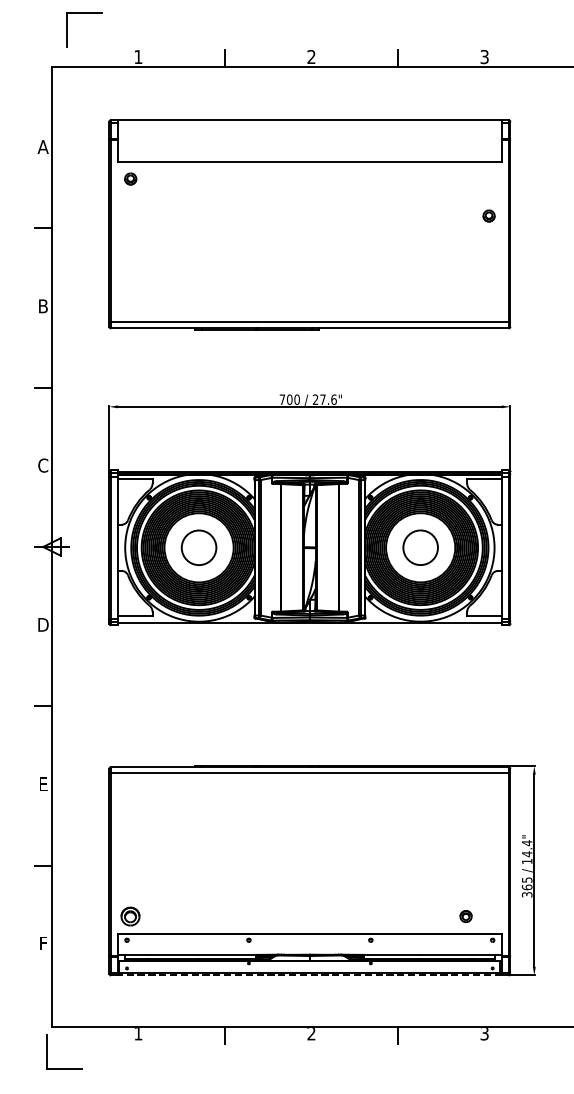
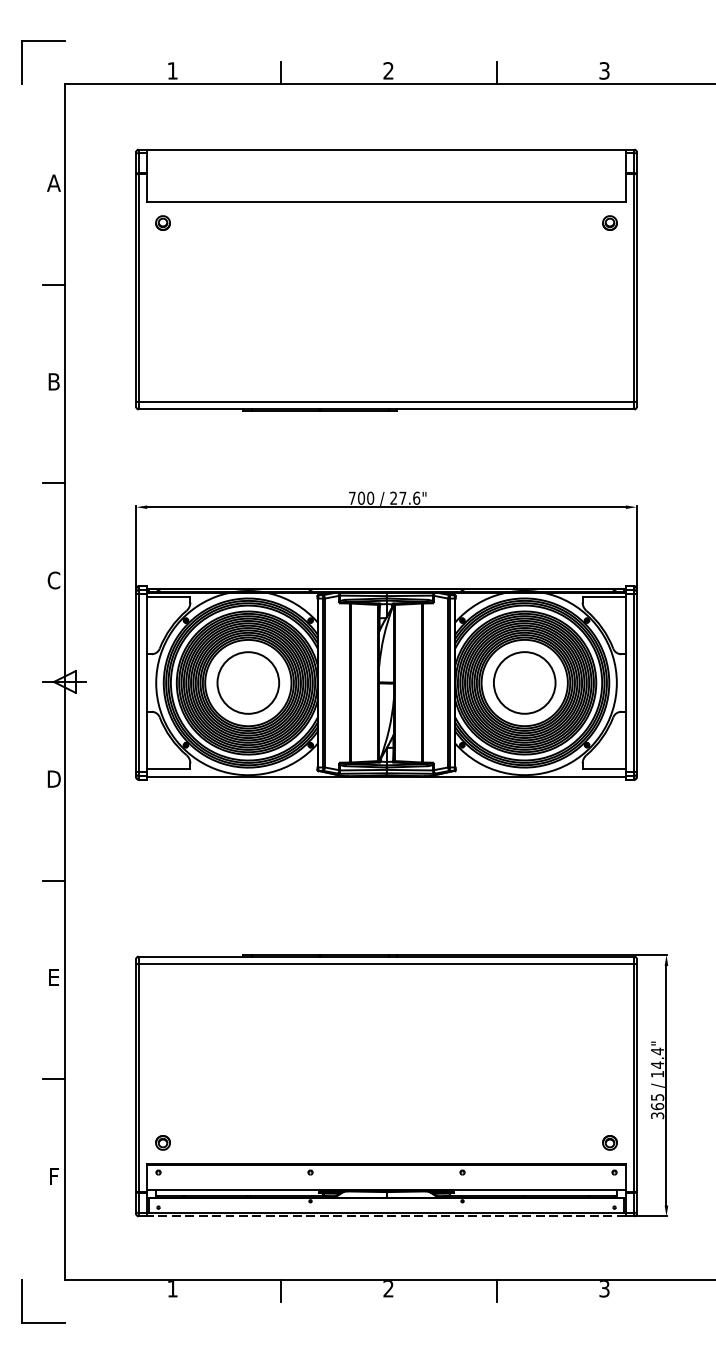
part: (84, 13) -> (43, 41), moved
part: (488, 215) -> (609, 222), moved
circle: (198, 547) -> (247, 682), size x1.43
circle: (420, 547) -> (524, 682), size x1.43
part: (130, 916) -> (162, 1142), size x0.62
part: (465, 916) -> (609, 1142), moved
part: (47, 1051) -> (21, 1301), moved

